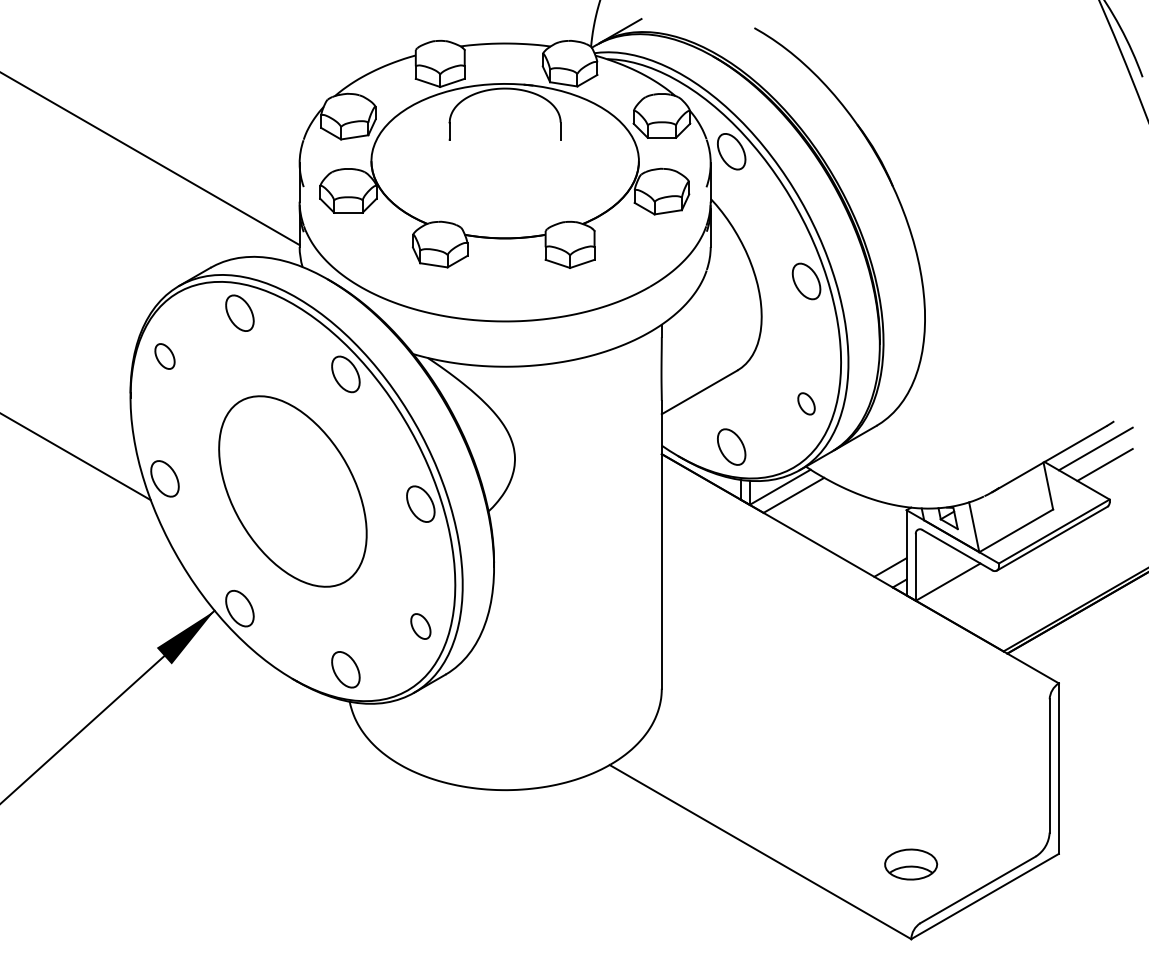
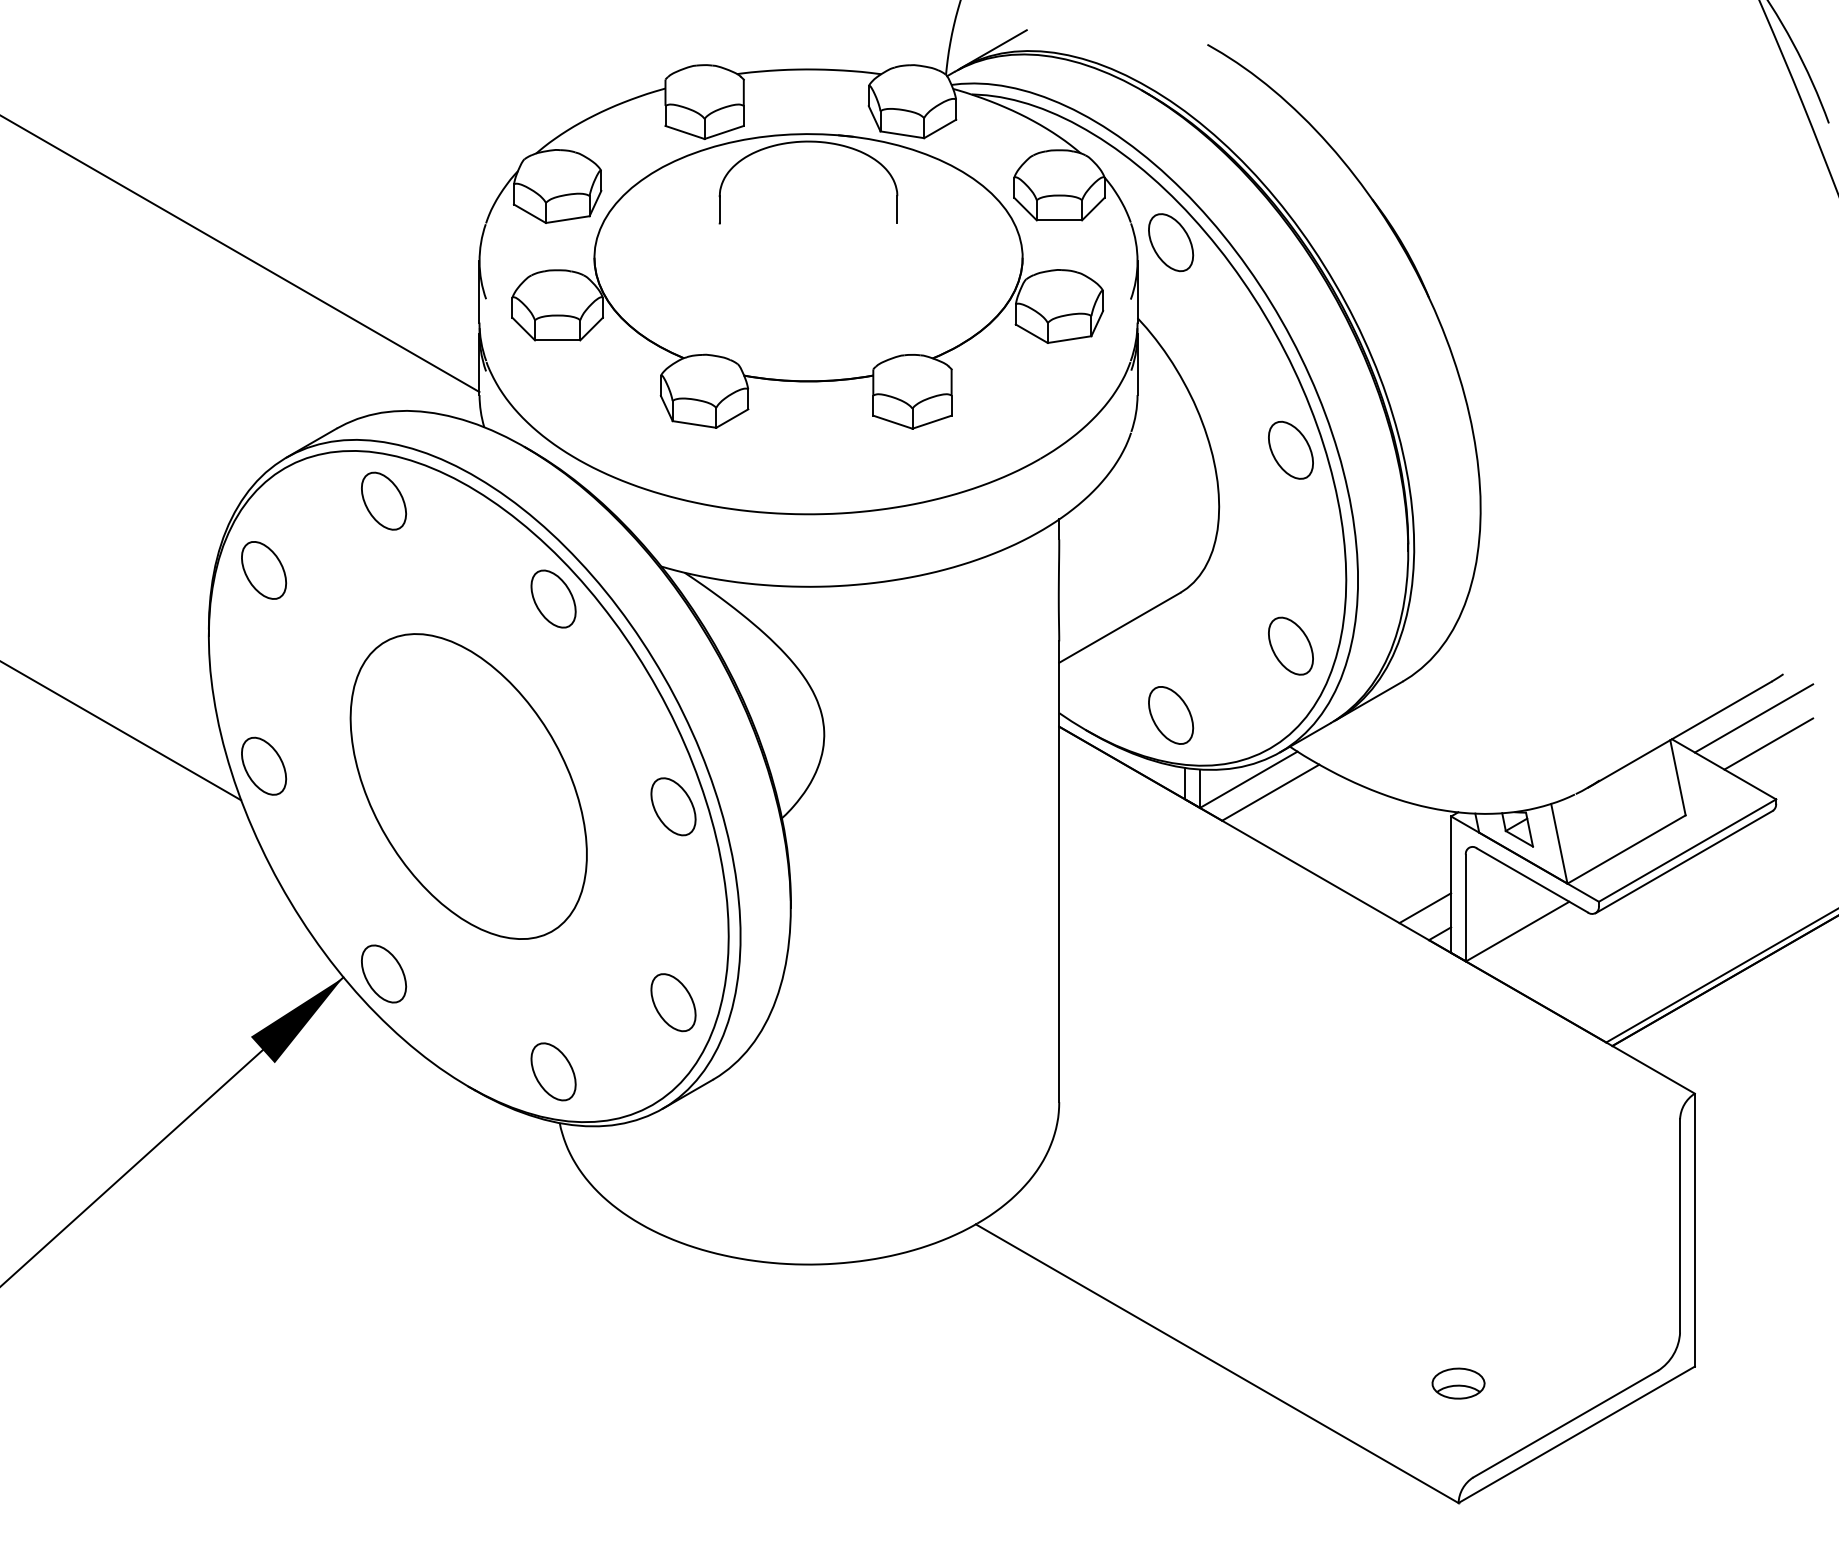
part: (164, 356) -> (263, 570), size x1.43
part: (806, 403) -> (1290, 645), size x1.67
part: (420, 626) -> (672, 1002), size x1.43
part: (911, 864) -> (1458, 1383), size x0.62

